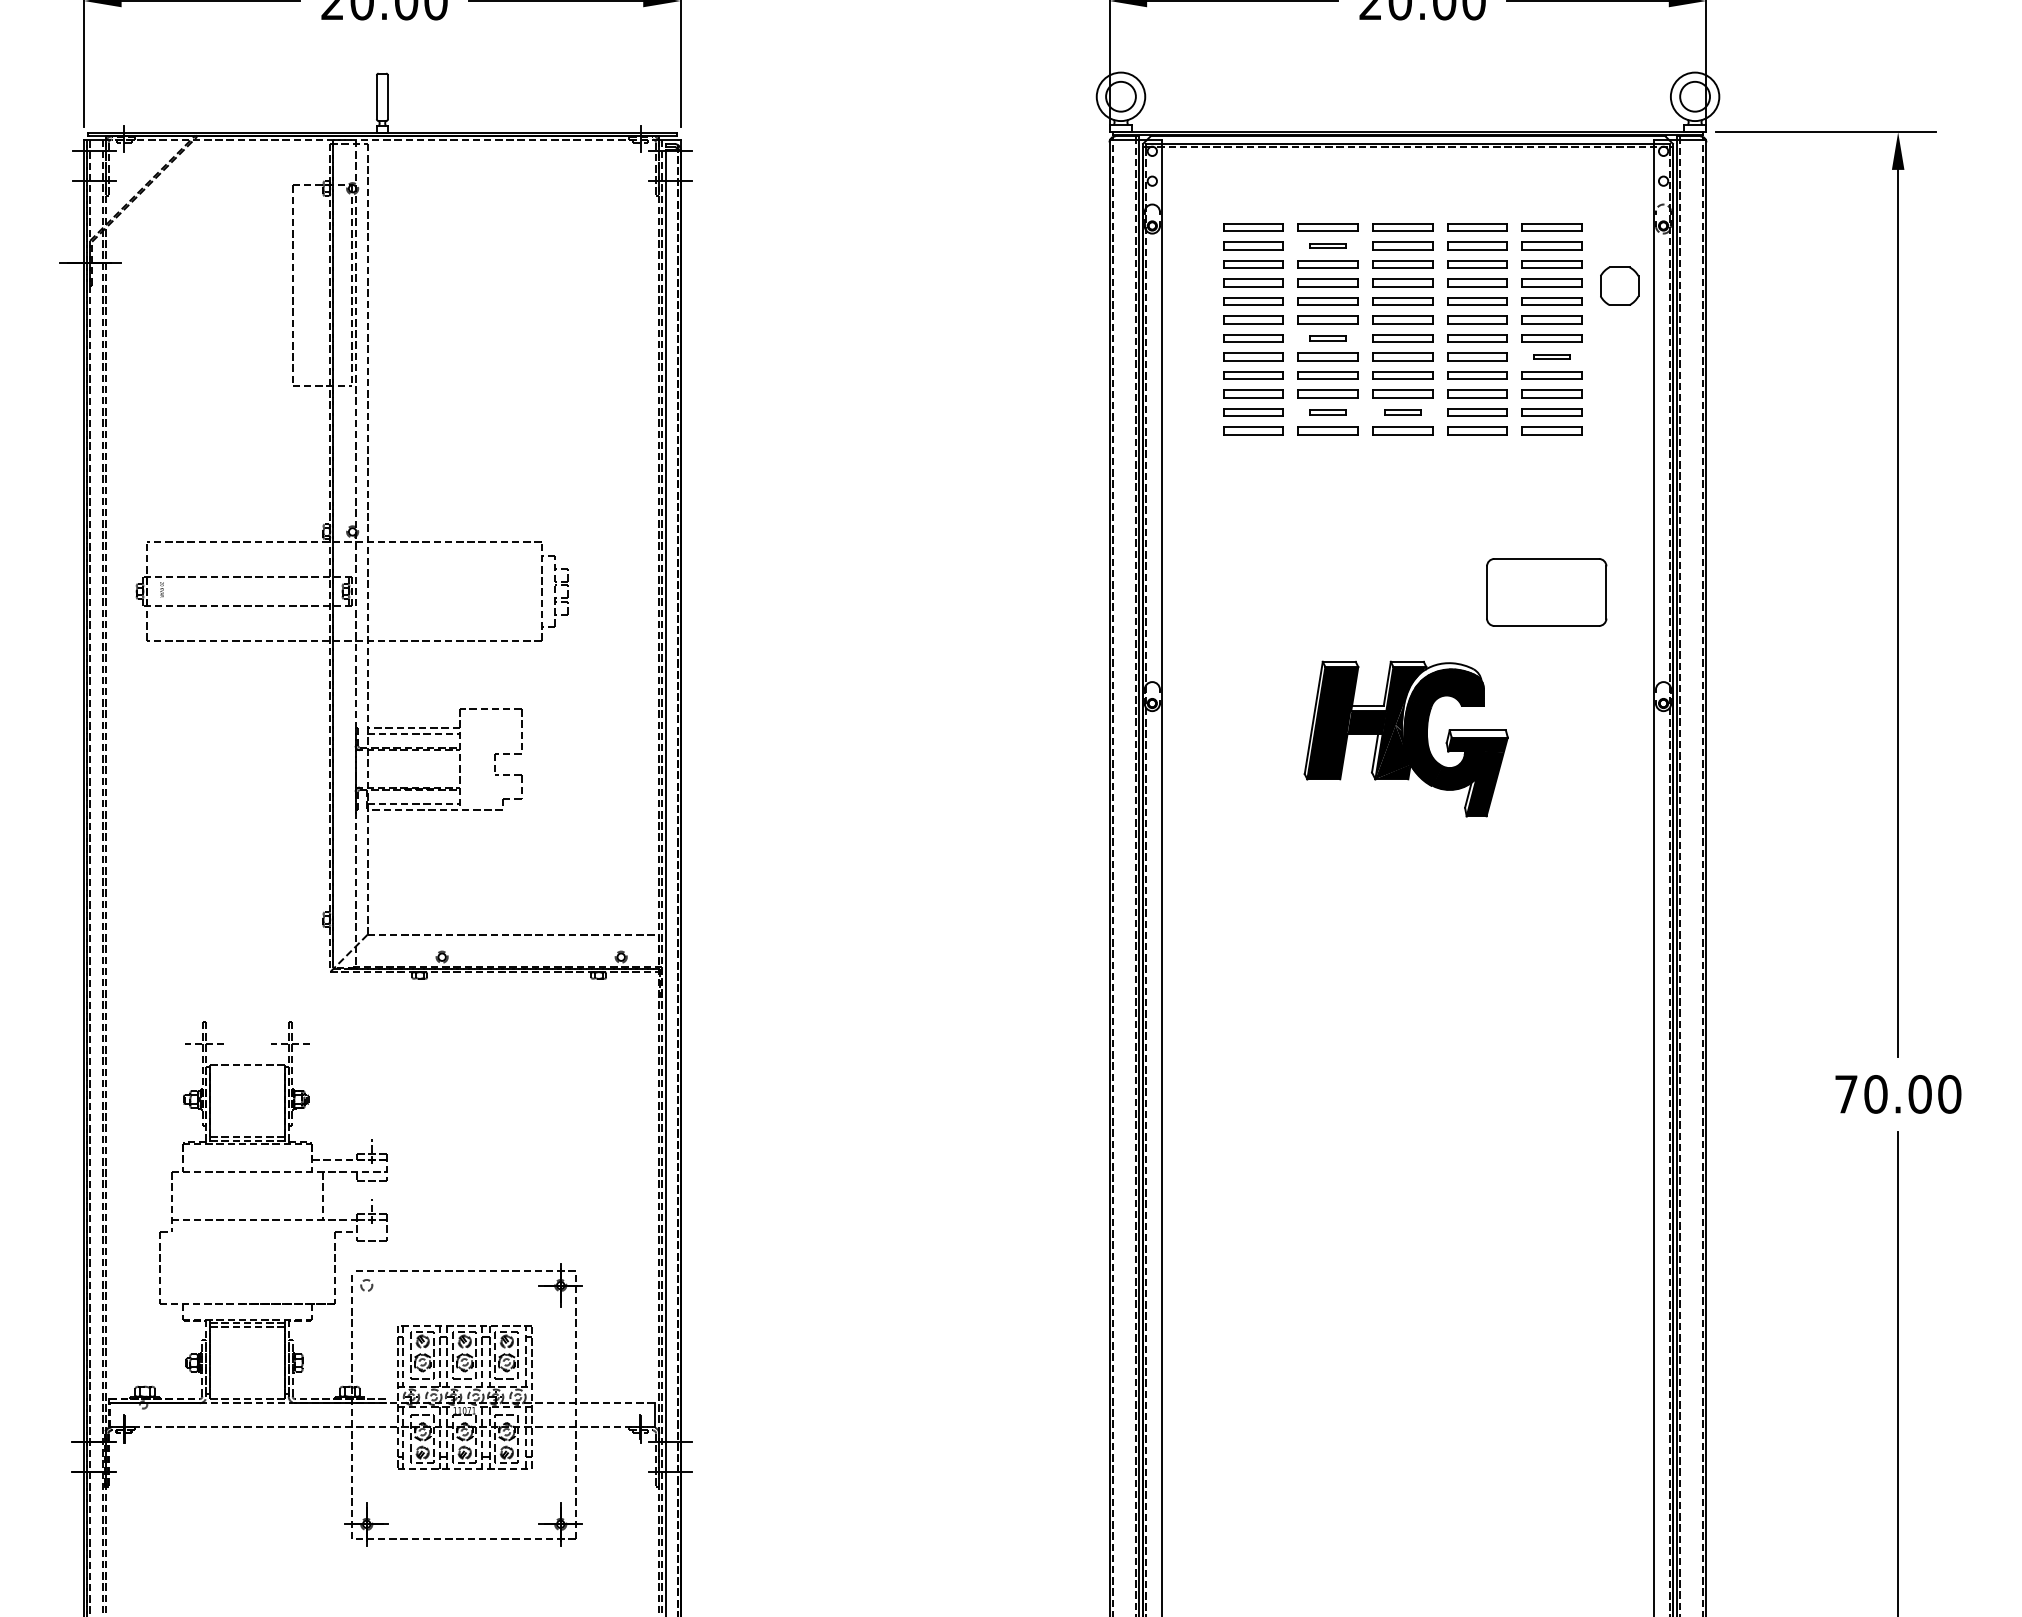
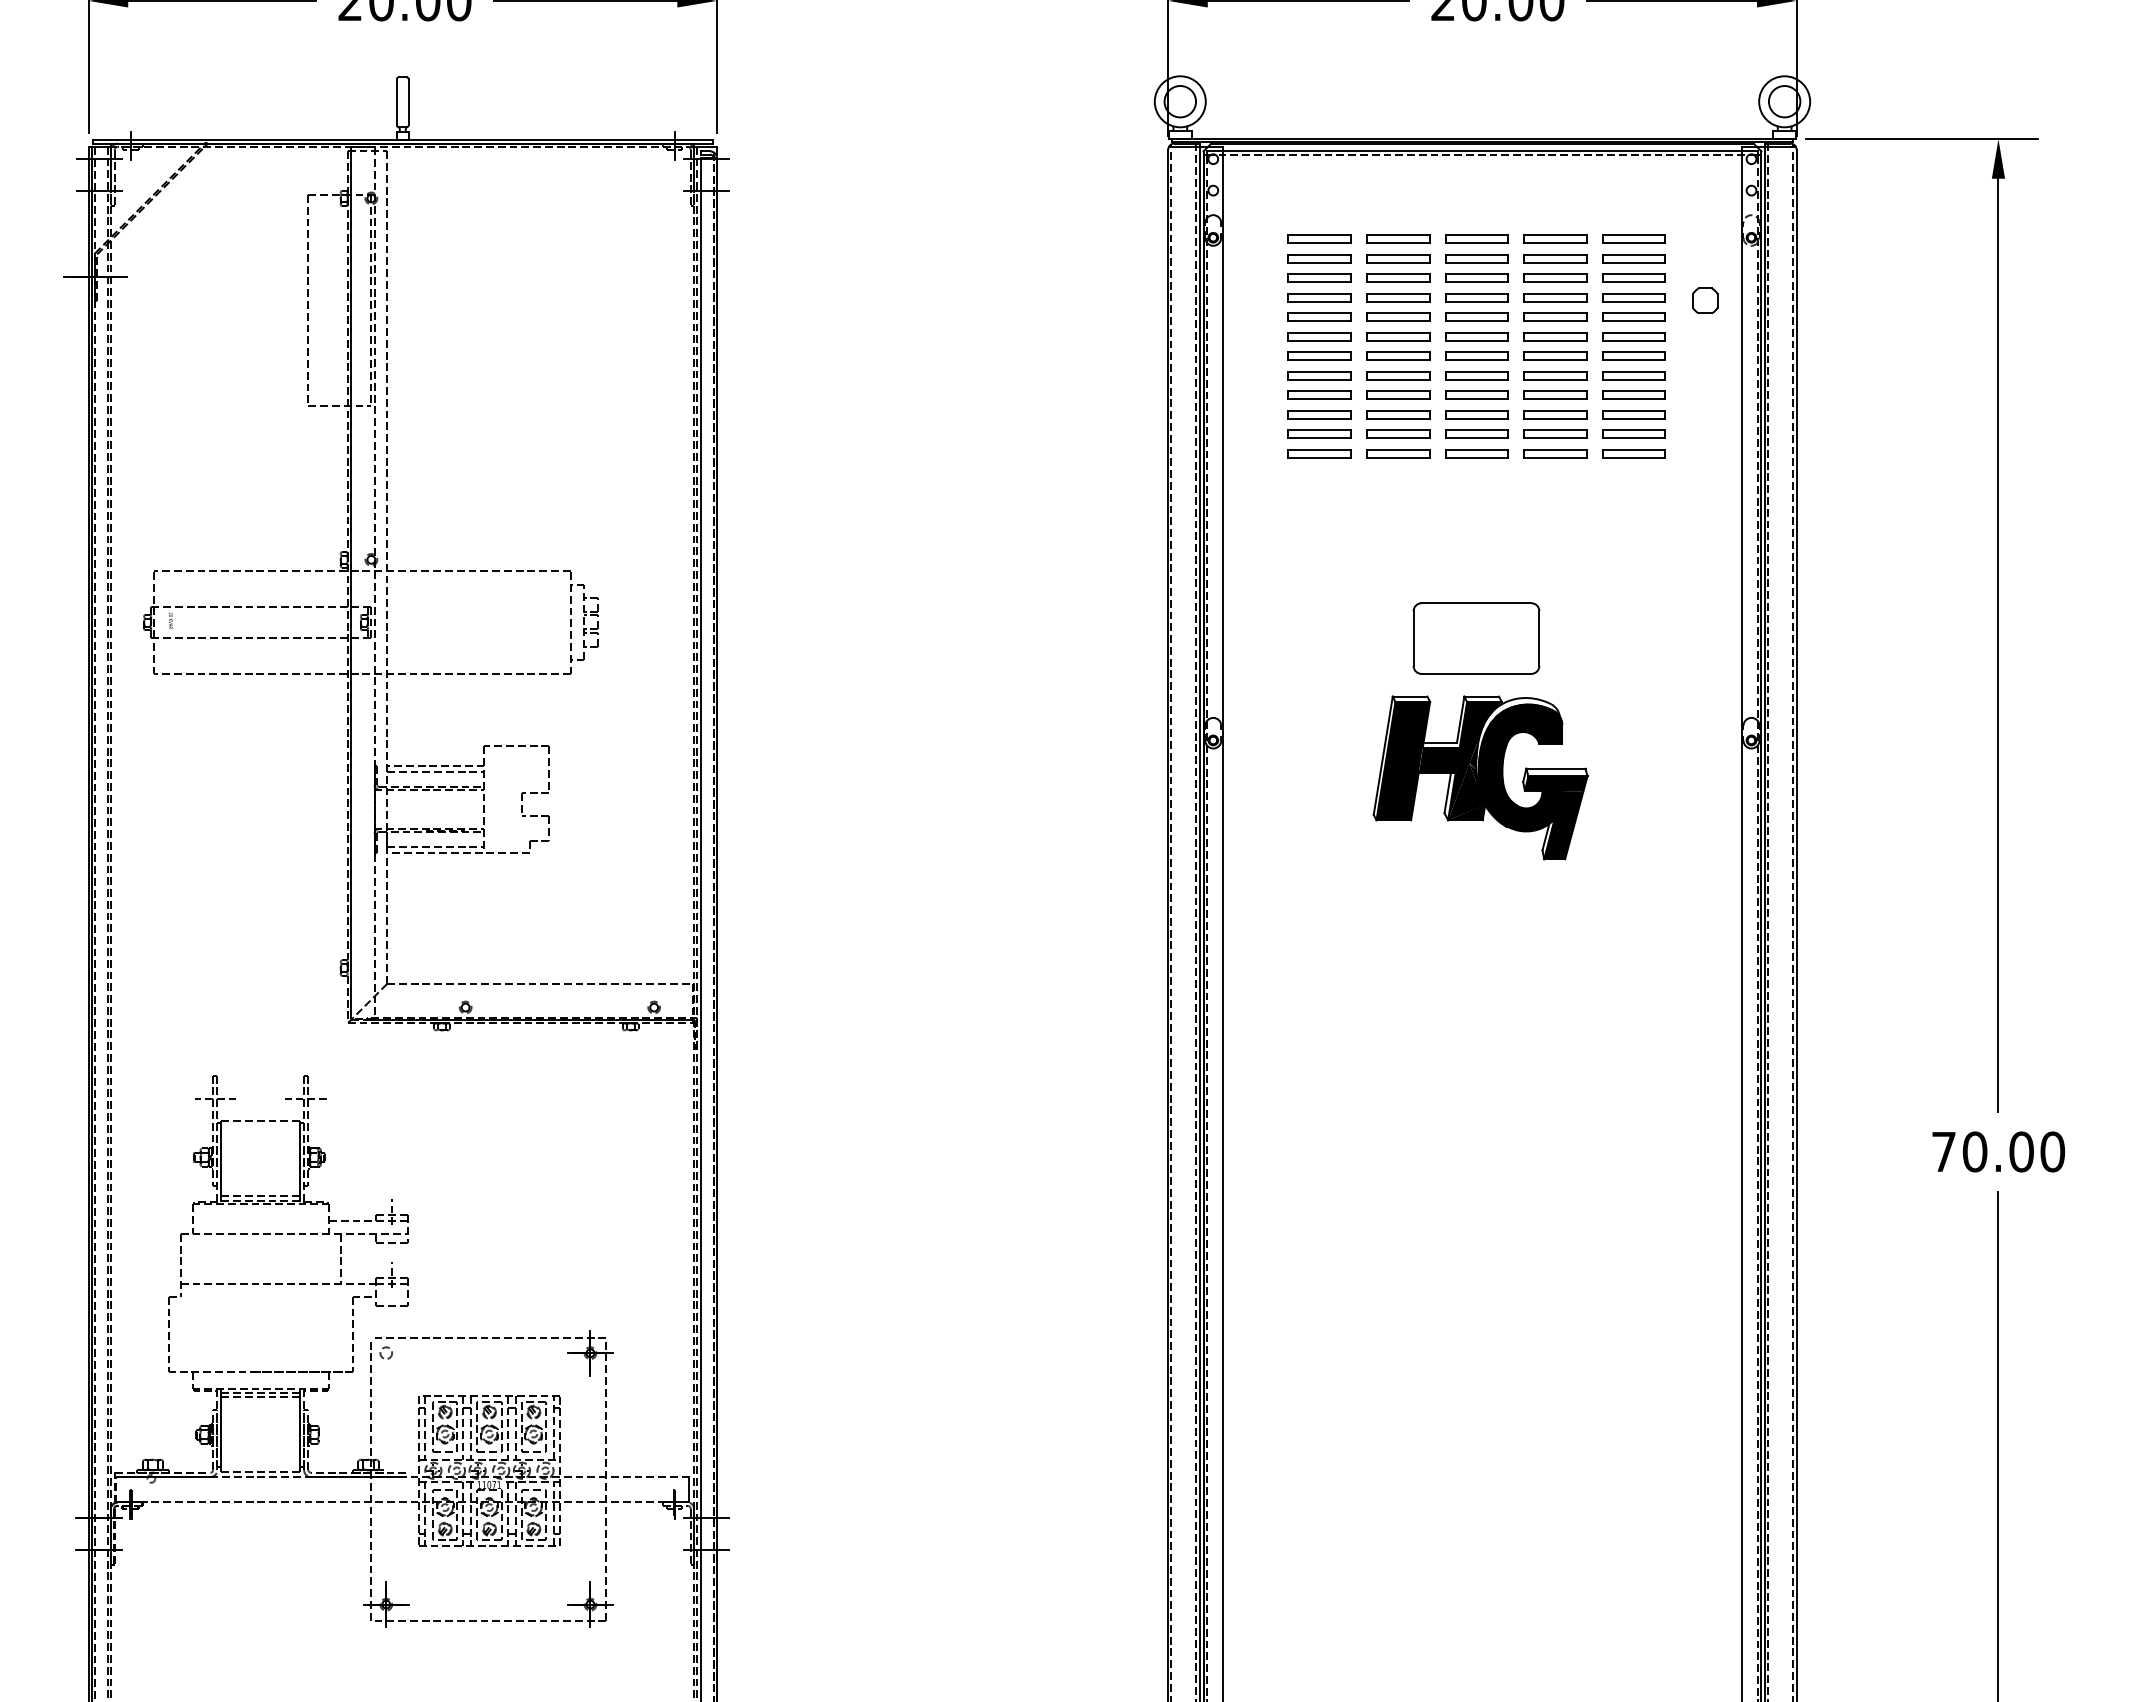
part: (1328, 245) -> (1398, 258), size x1.67
part: (1619, 285) -> (1705, 300), size x0.62
part: (1328, 337) -> (1398, 355), size x1.67
part: (1551, 356) -> (1633, 375), size x1.67
part: (1328, 411) -> (1398, 433), size x1.67
part: (1402, 411) -> (1476, 433), size x1.67
part: (1546, 592) -> (1476, 638), moved

